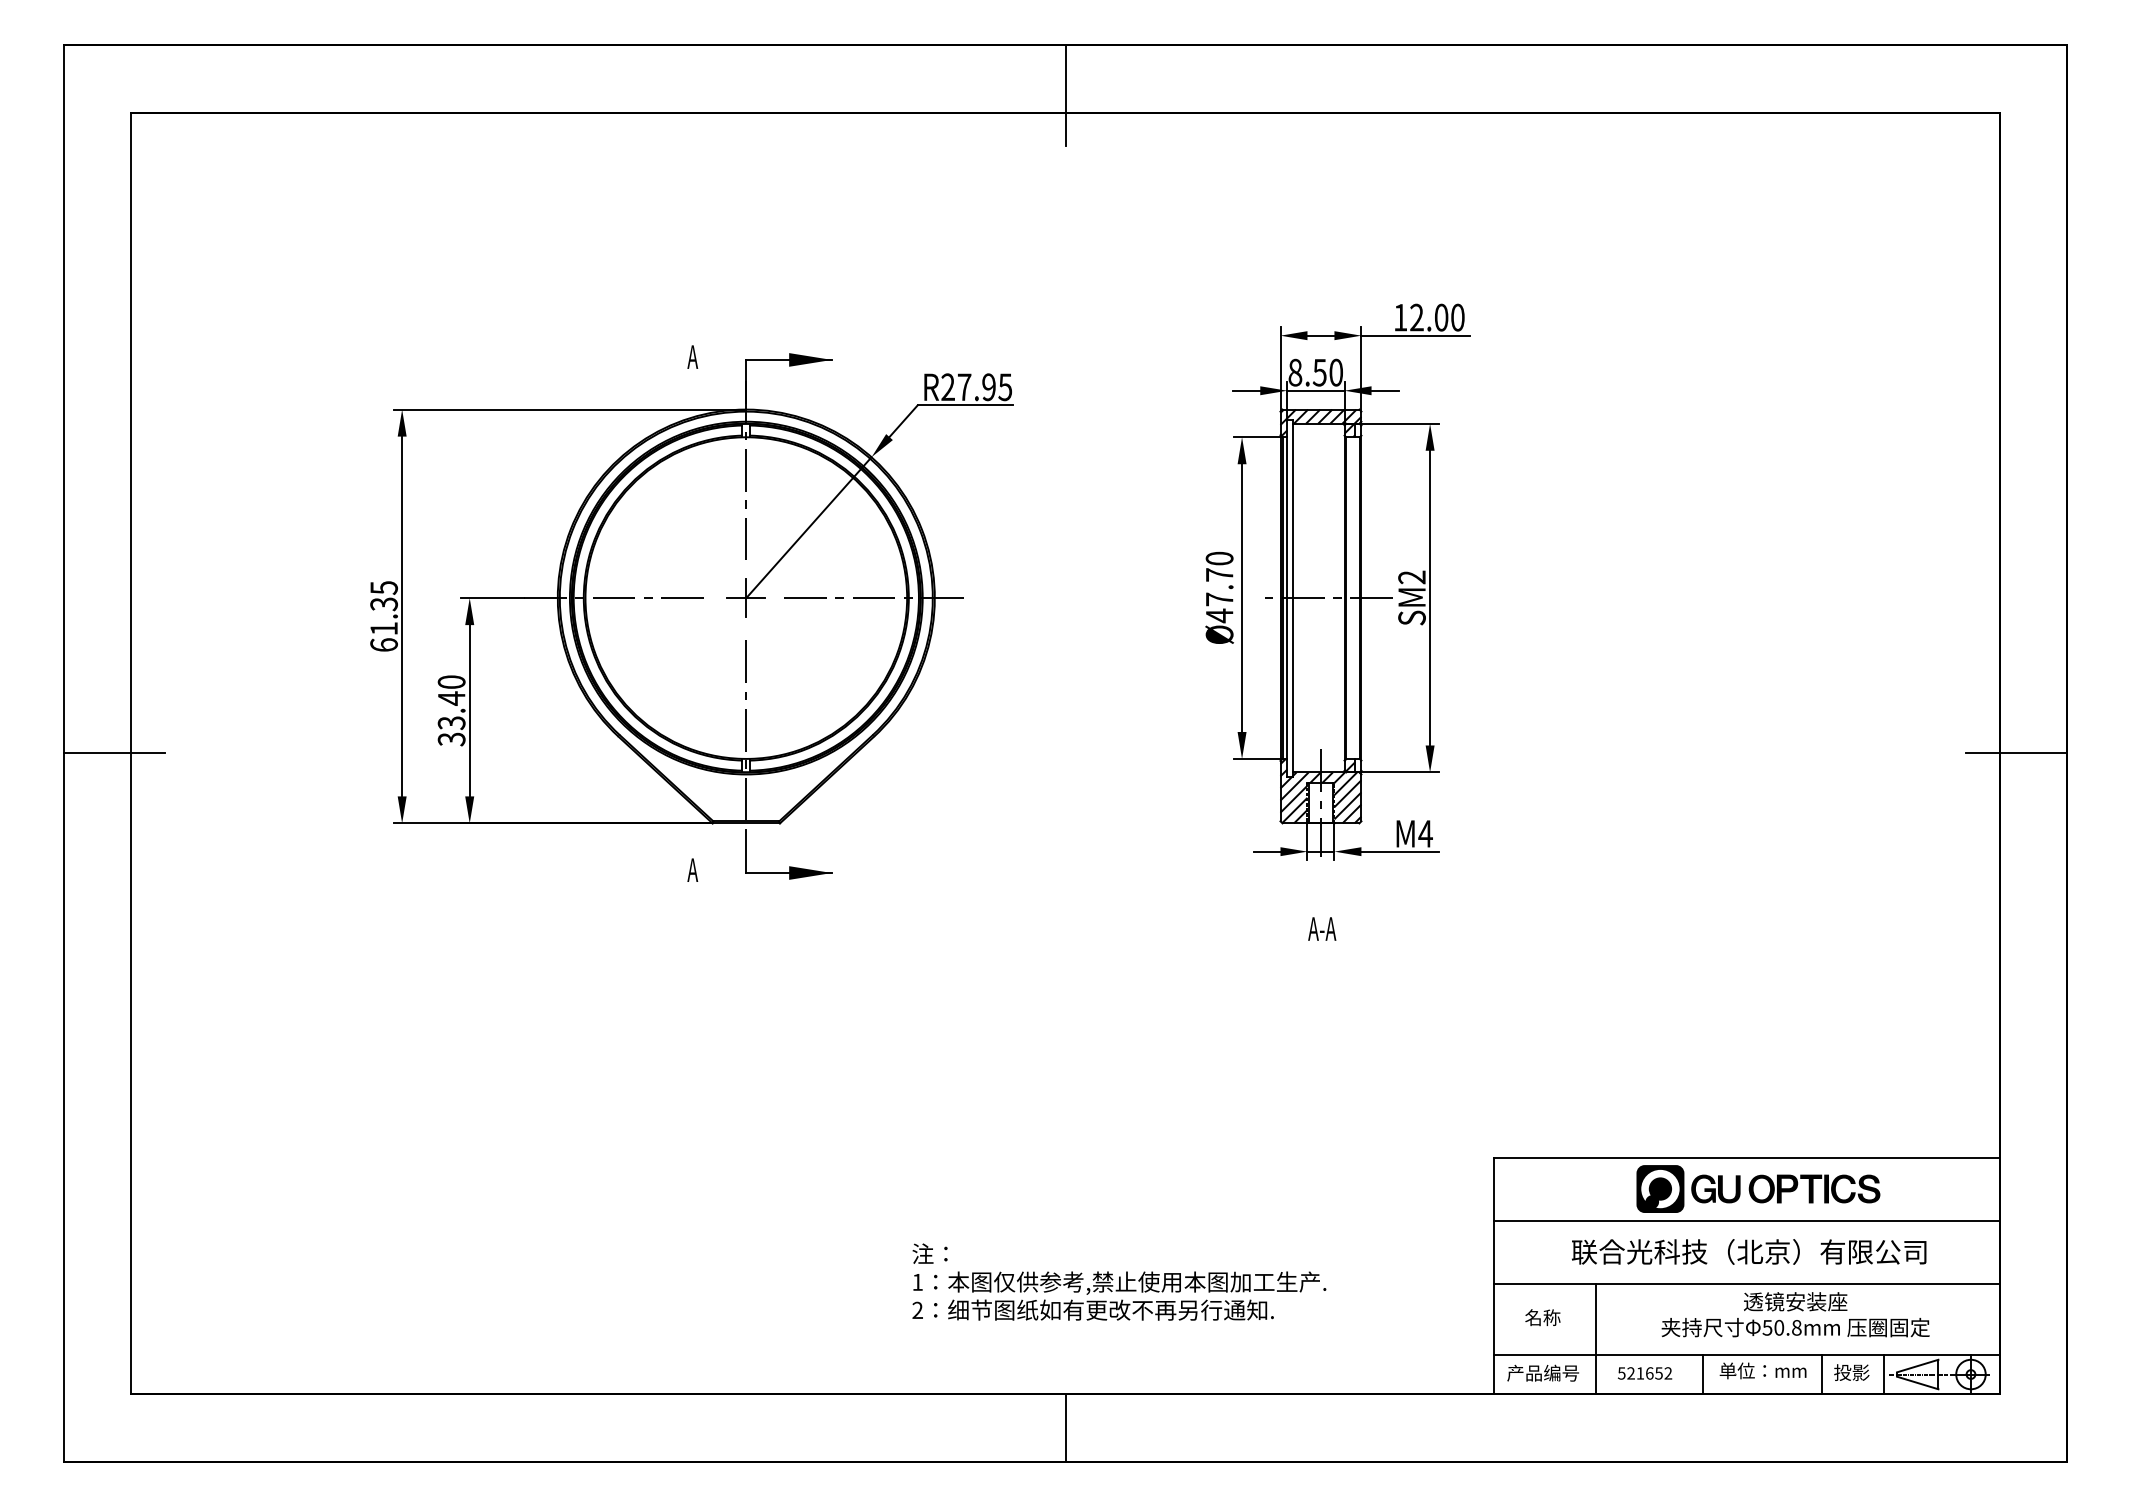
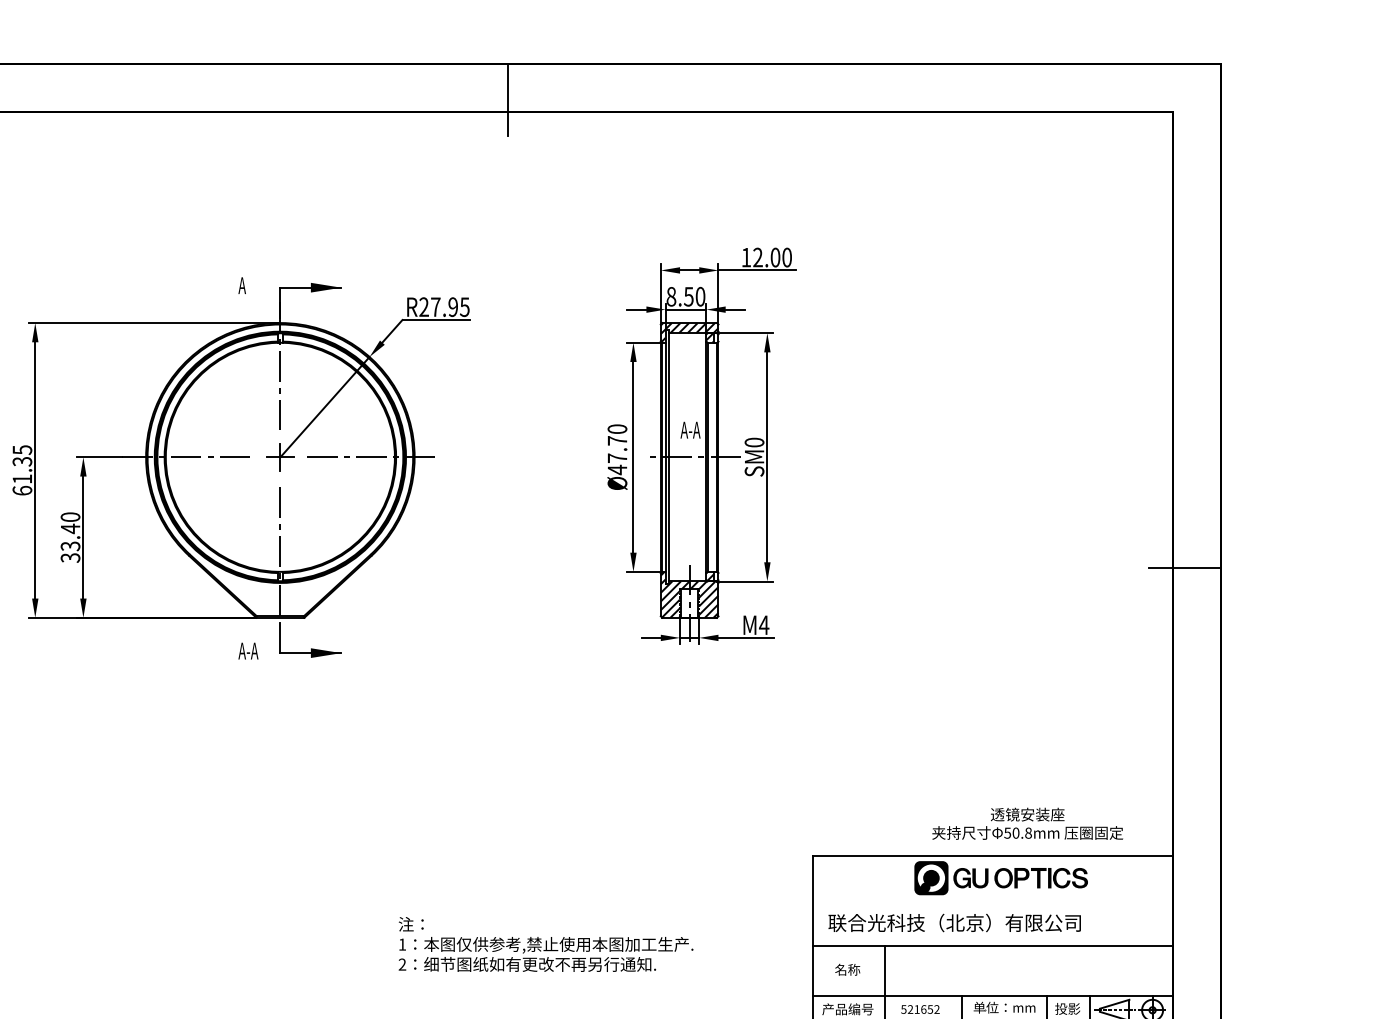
text: (1411, 577) -> (754, 442), SM2 -> SM0
text: (707, 869) -> (252, 650), A -> A-A
text: (1322, 928) -> (690, 429), moved
line: (1746, 1221) -> (992, 901), removed
text: (1749, 1251) -> (954, 922), moved
text: (1795, 1314) -> (1027, 823), moved

